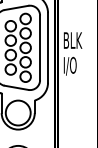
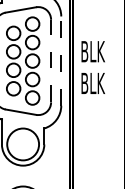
line: (40, 47) -> (51, 60), solid -> dashed
line: (48, 47) -> (61, 60), solid -> dashed
text: (73, 65) -> (93, 83), I/O -> BLK

